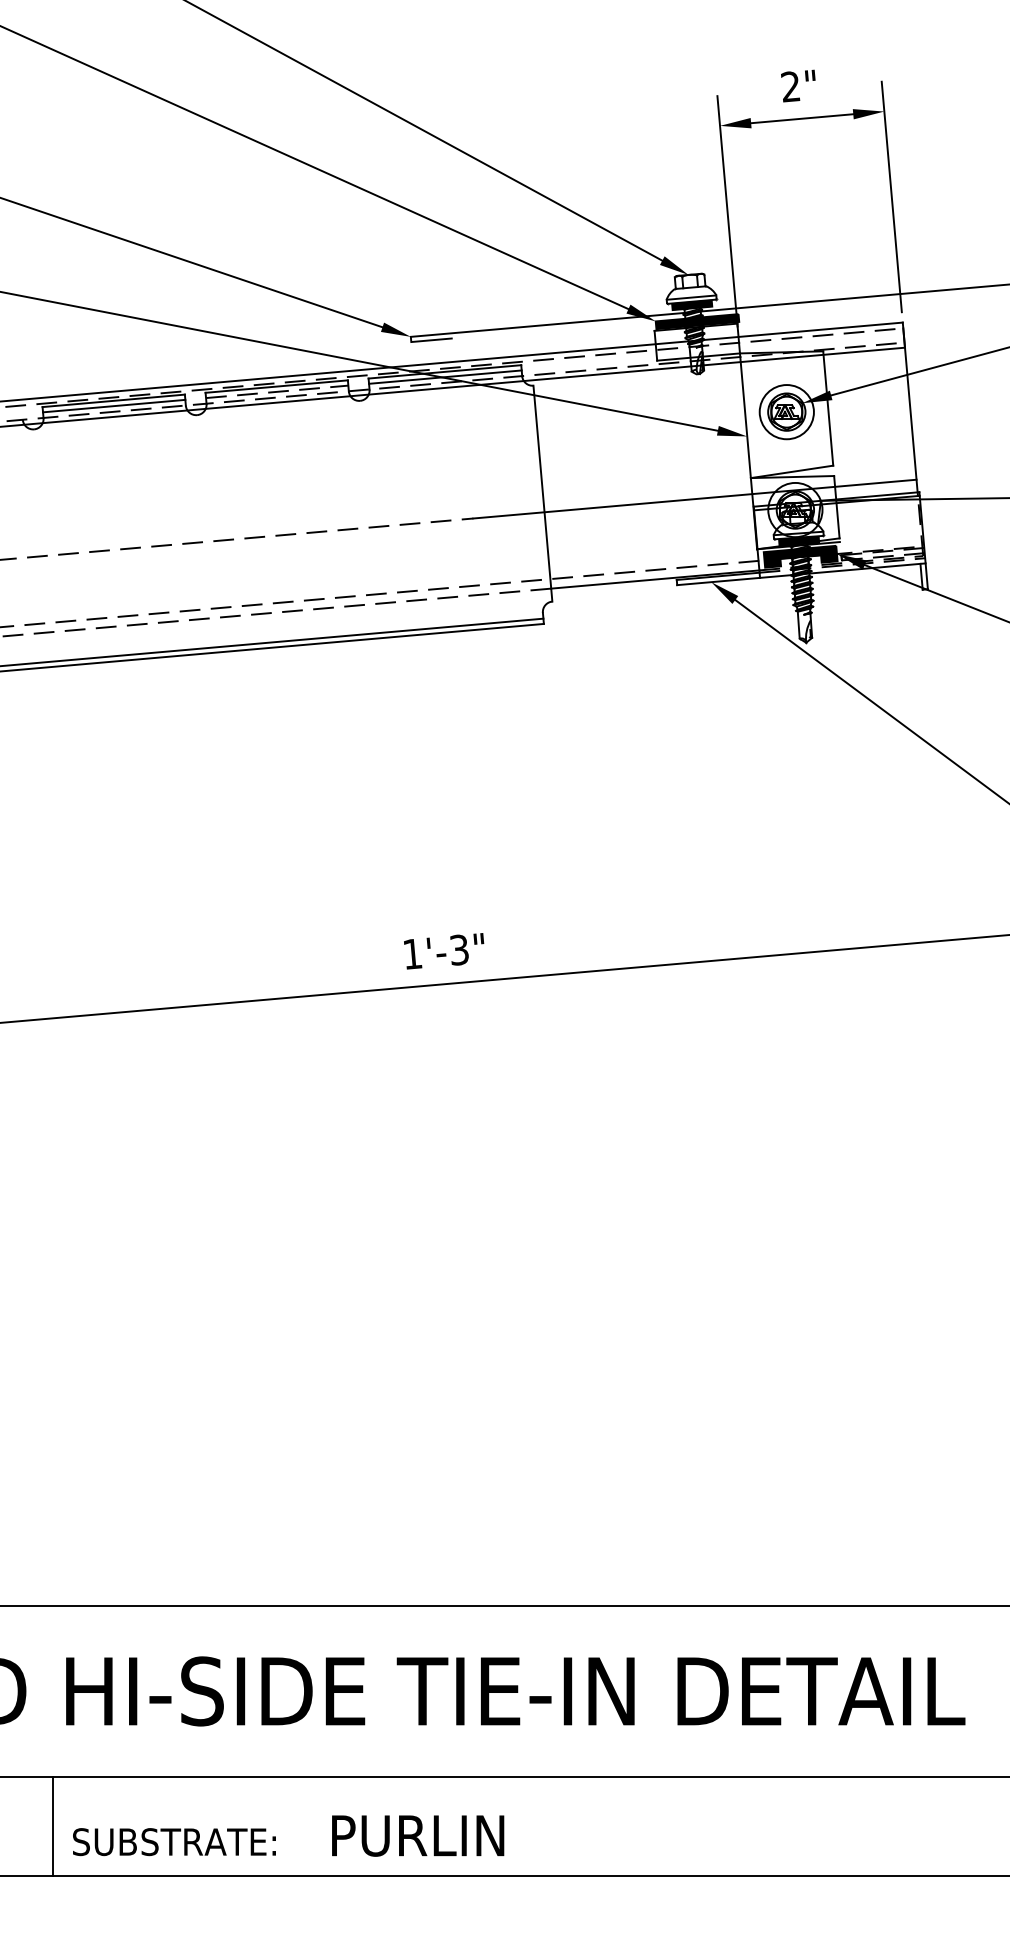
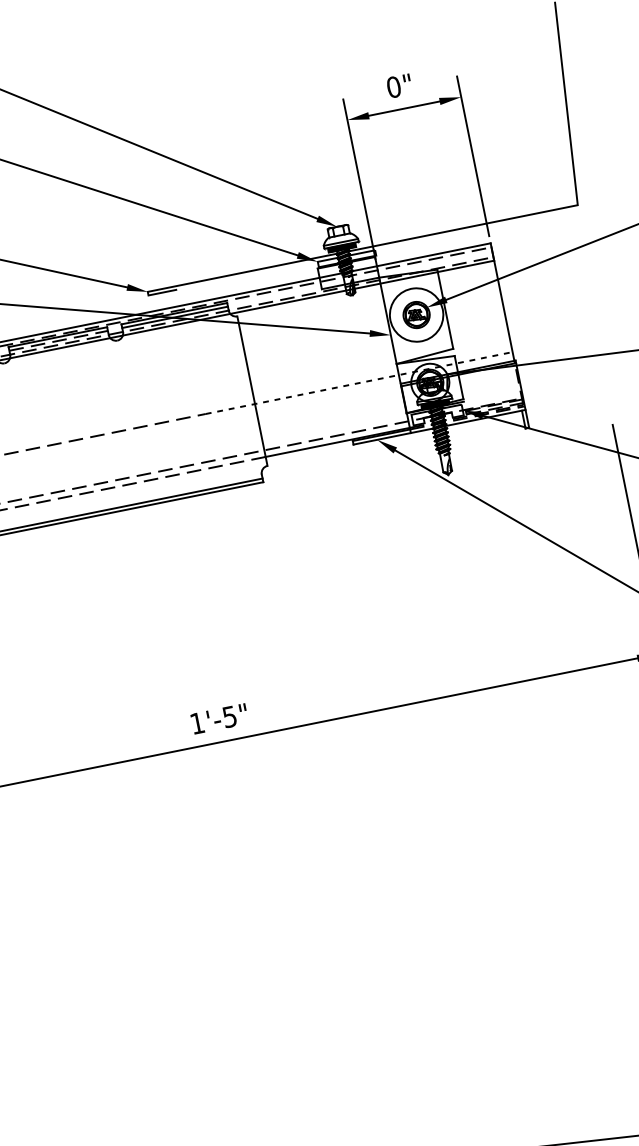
text: (790, 86) -> (393, 87), 2" -> 0"
fill: (697, 321) -> (347, 258), removed
circle: (786, 412) -> (416, 315), size x1.4
line: (695, 499) -> (359, 383), solid -> dashed
fill: (800, 556) -> (437, 414), removed
text: (459, 949) -> (229, 716), 1'-3" -> 1'-5"

